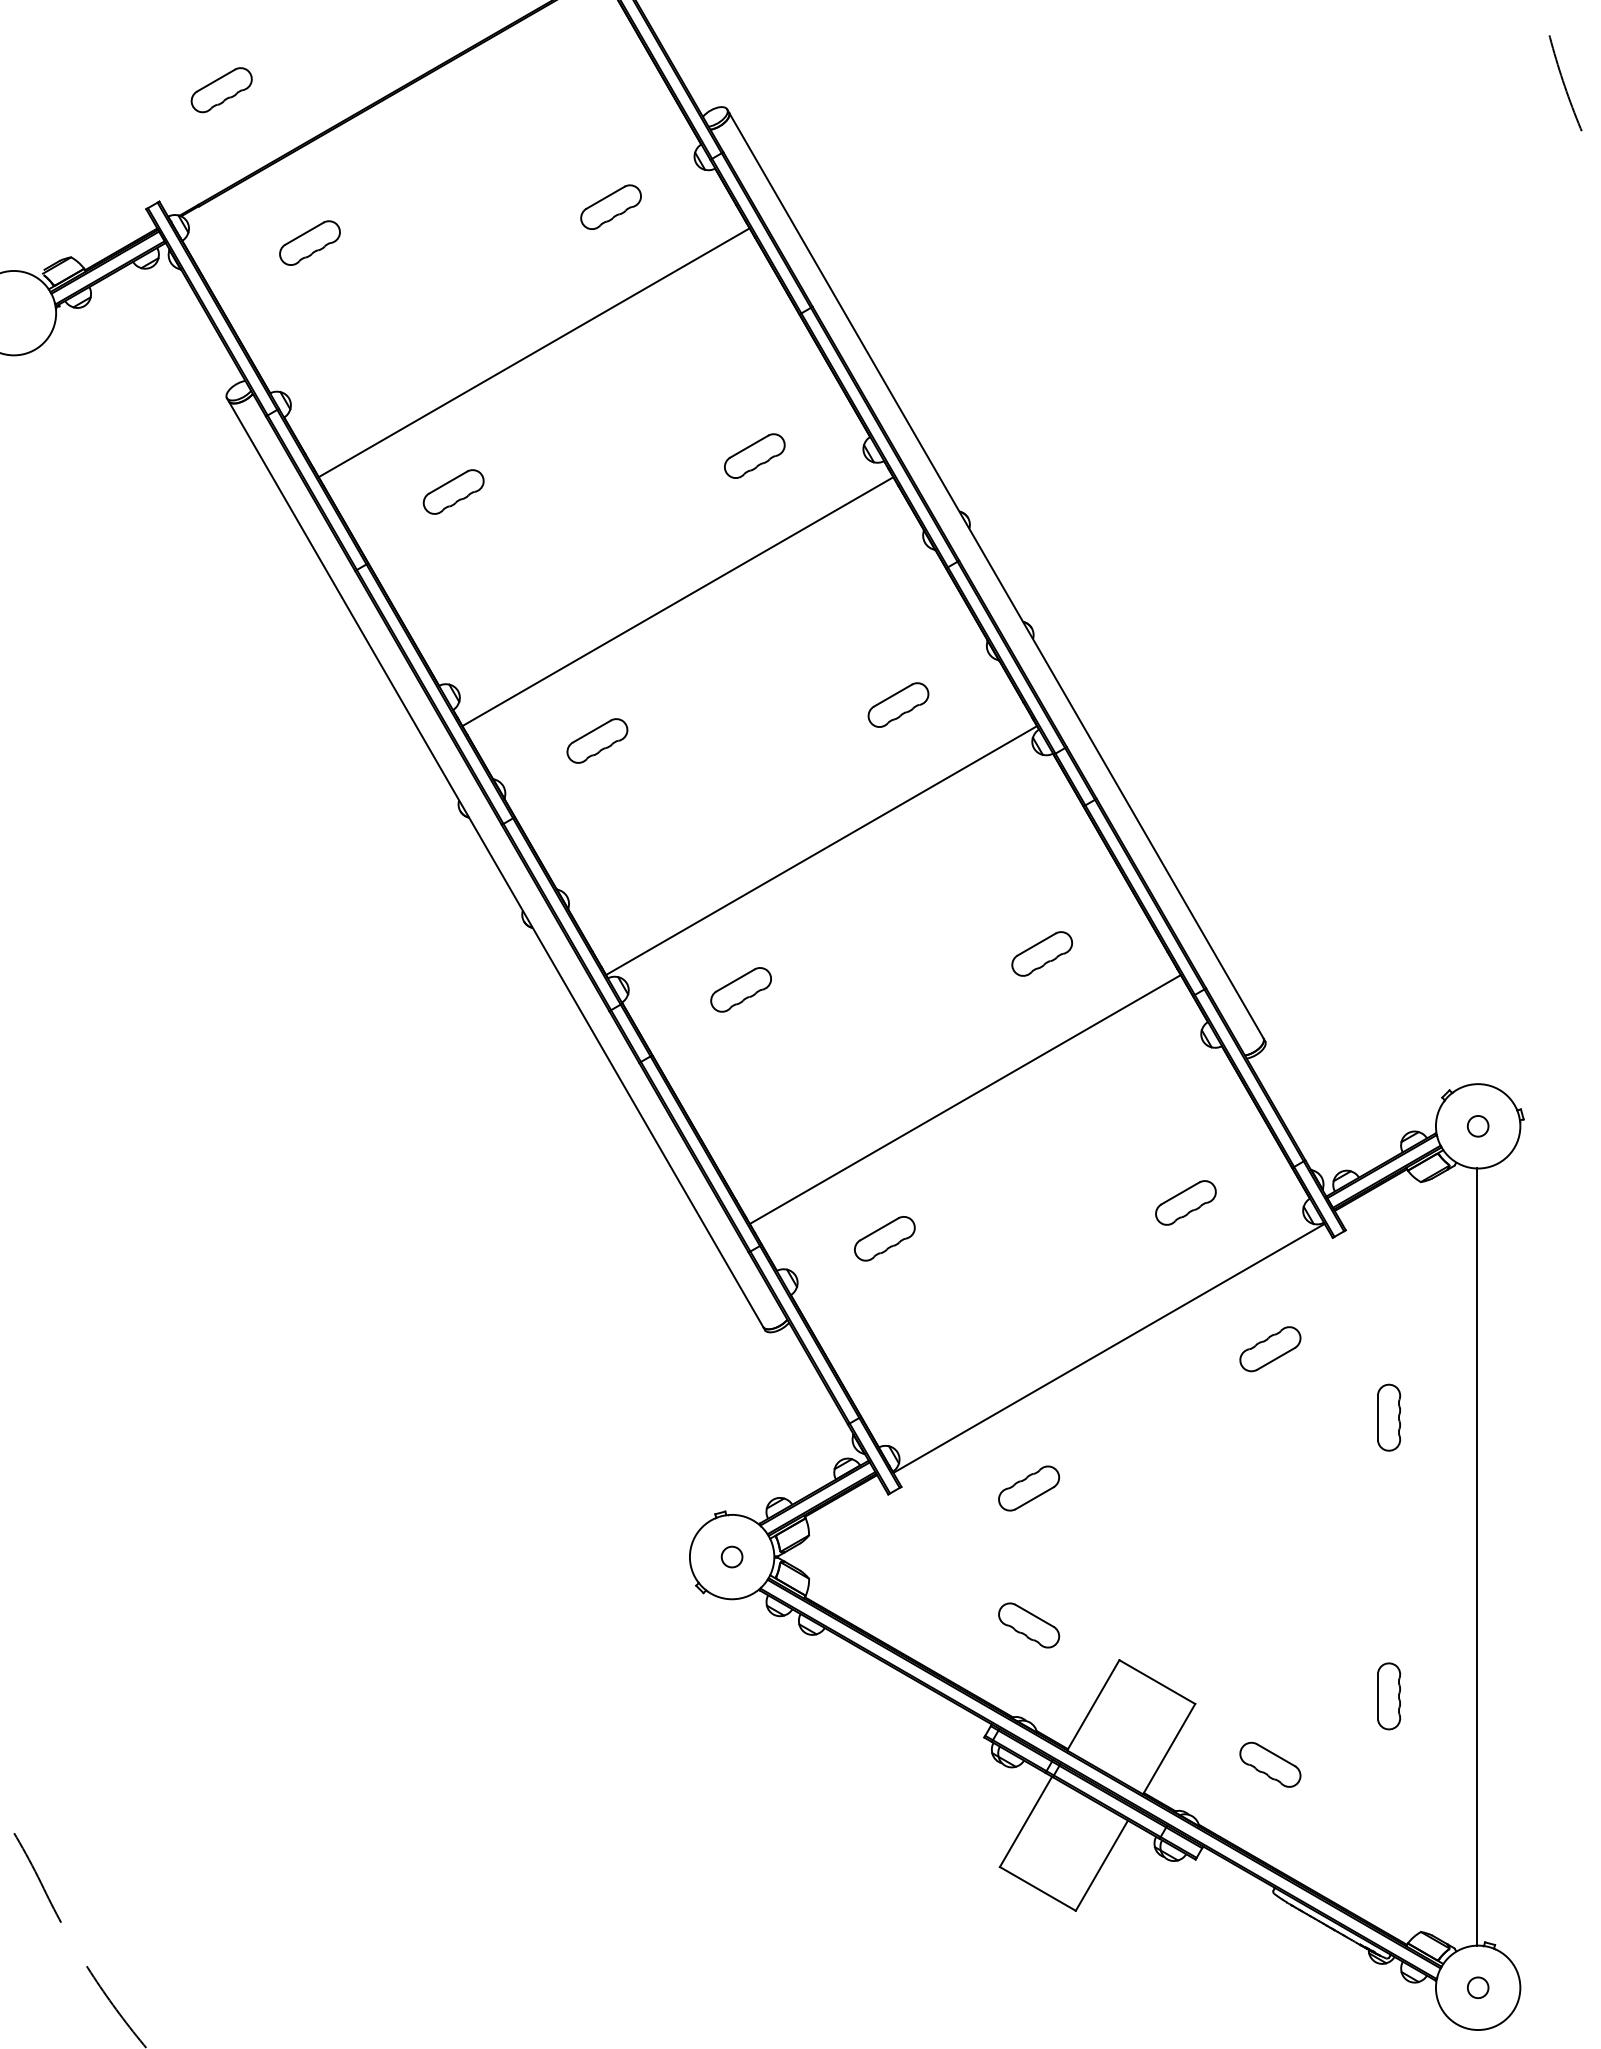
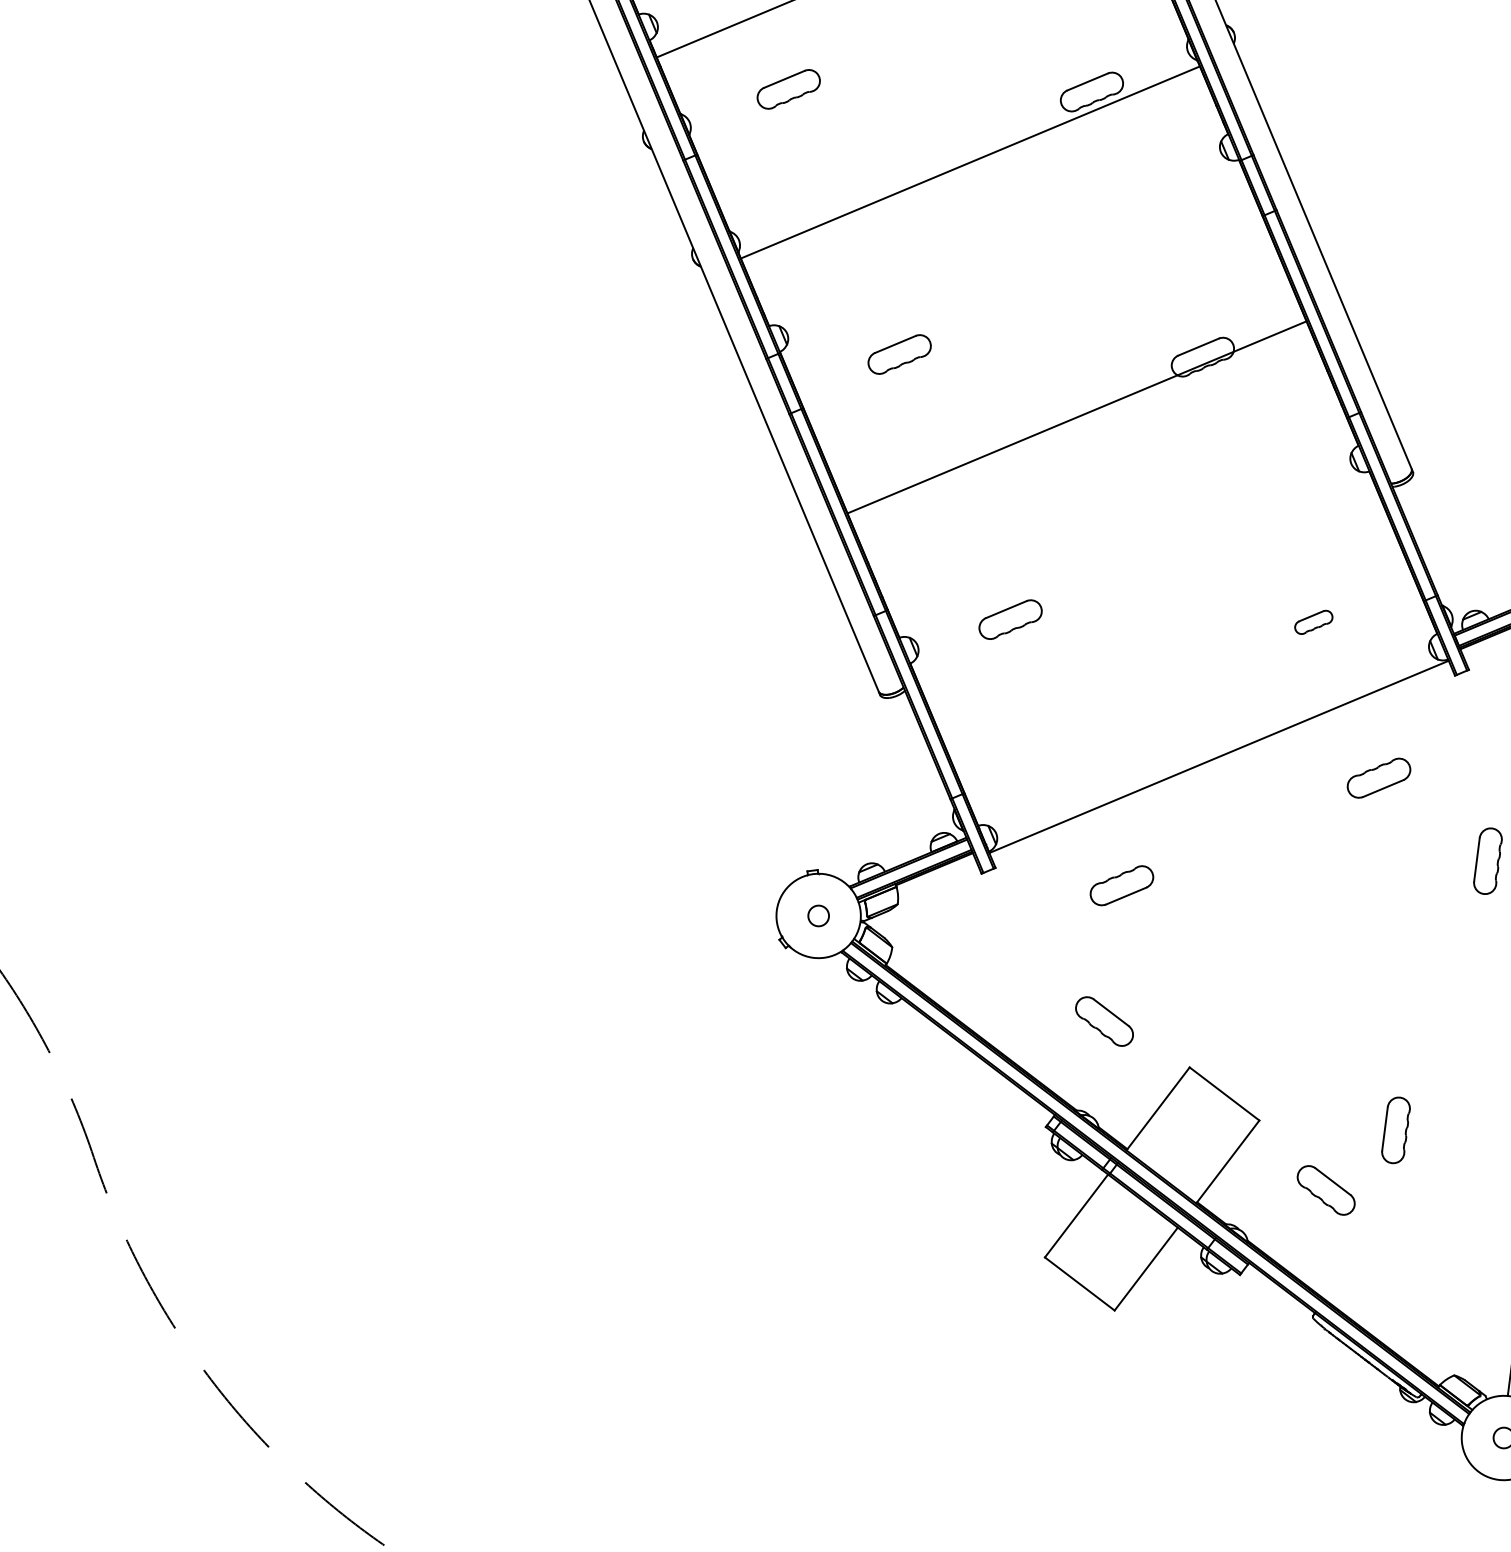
line: (821, 850) -> (970, 162), moved
line: (964, 1099) -> (1076, 417), moved
part: (1185, 1202) -> (1313, 621), size x0.6
part: (1389, 1696) -> (1396, 1130), moved

